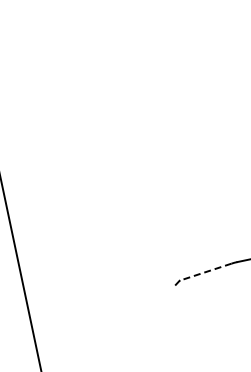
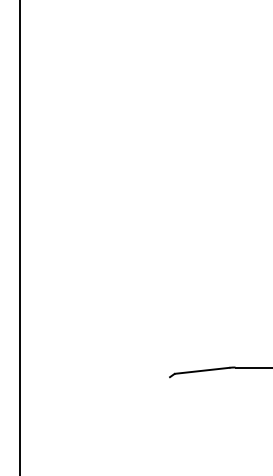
line: (205, 271) -> (201, 370), dashed -> solid

